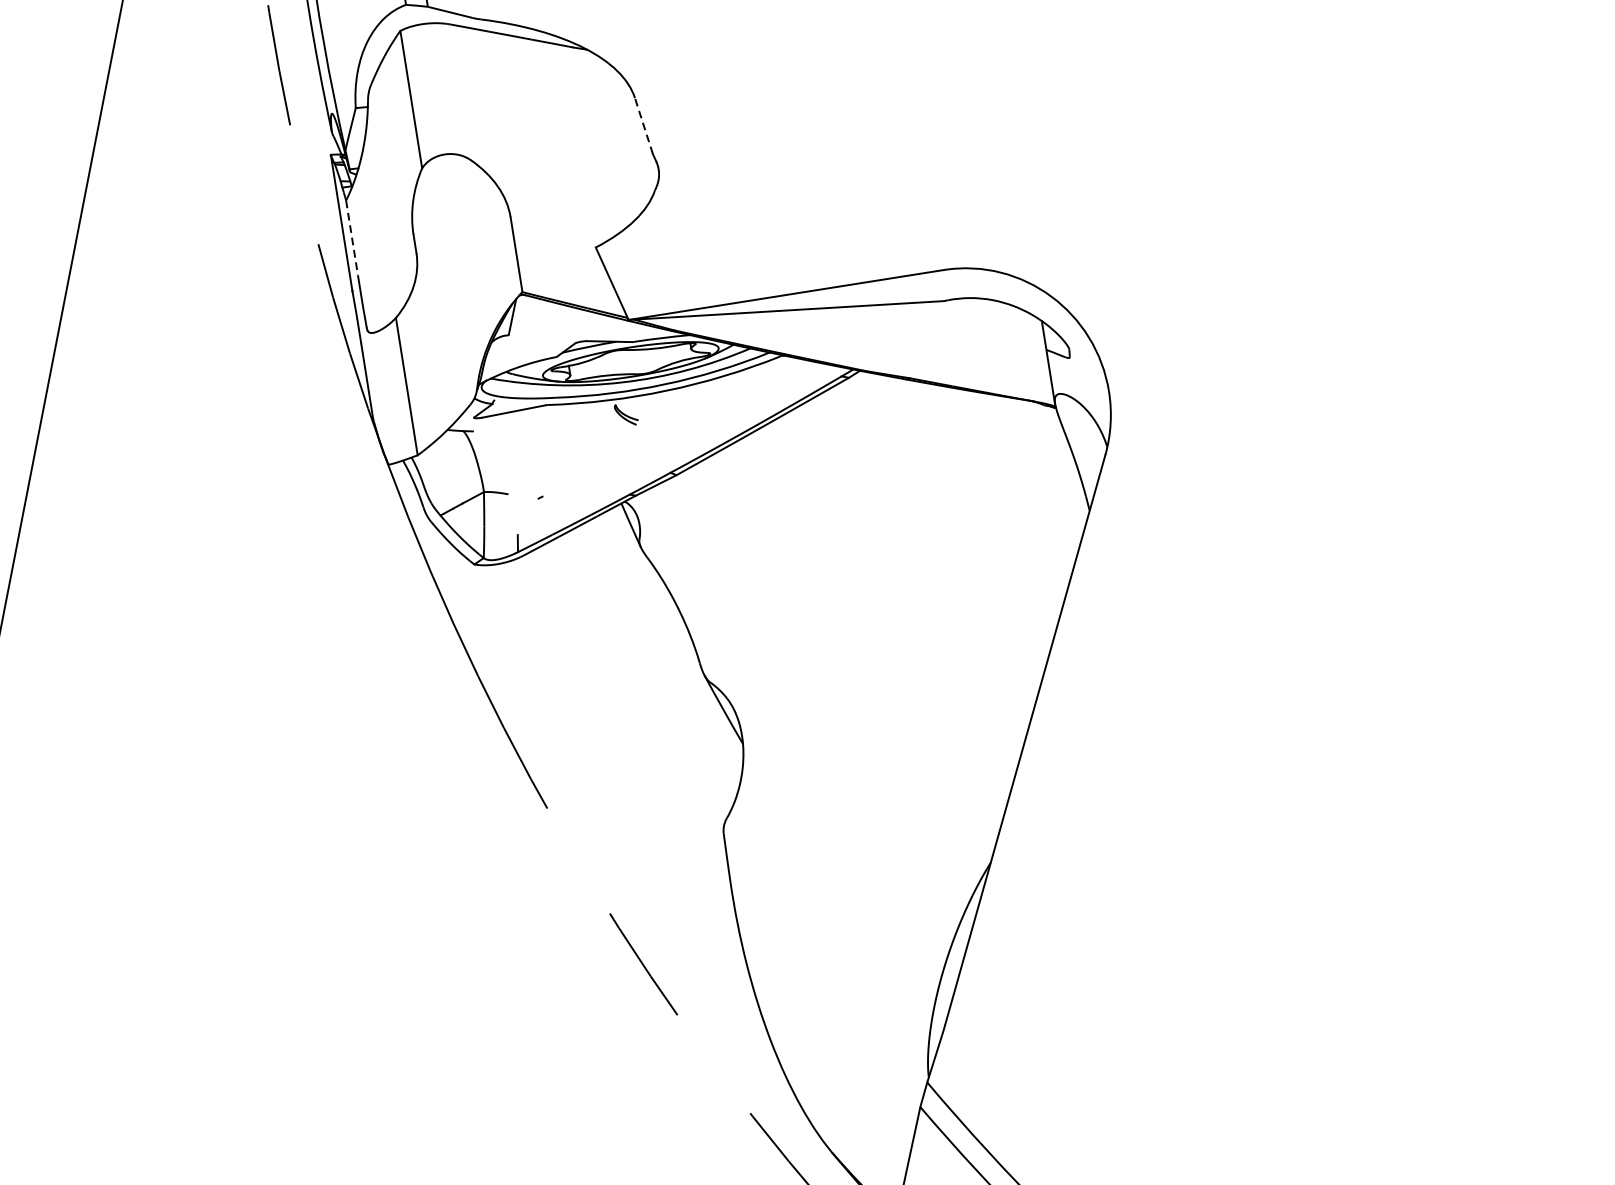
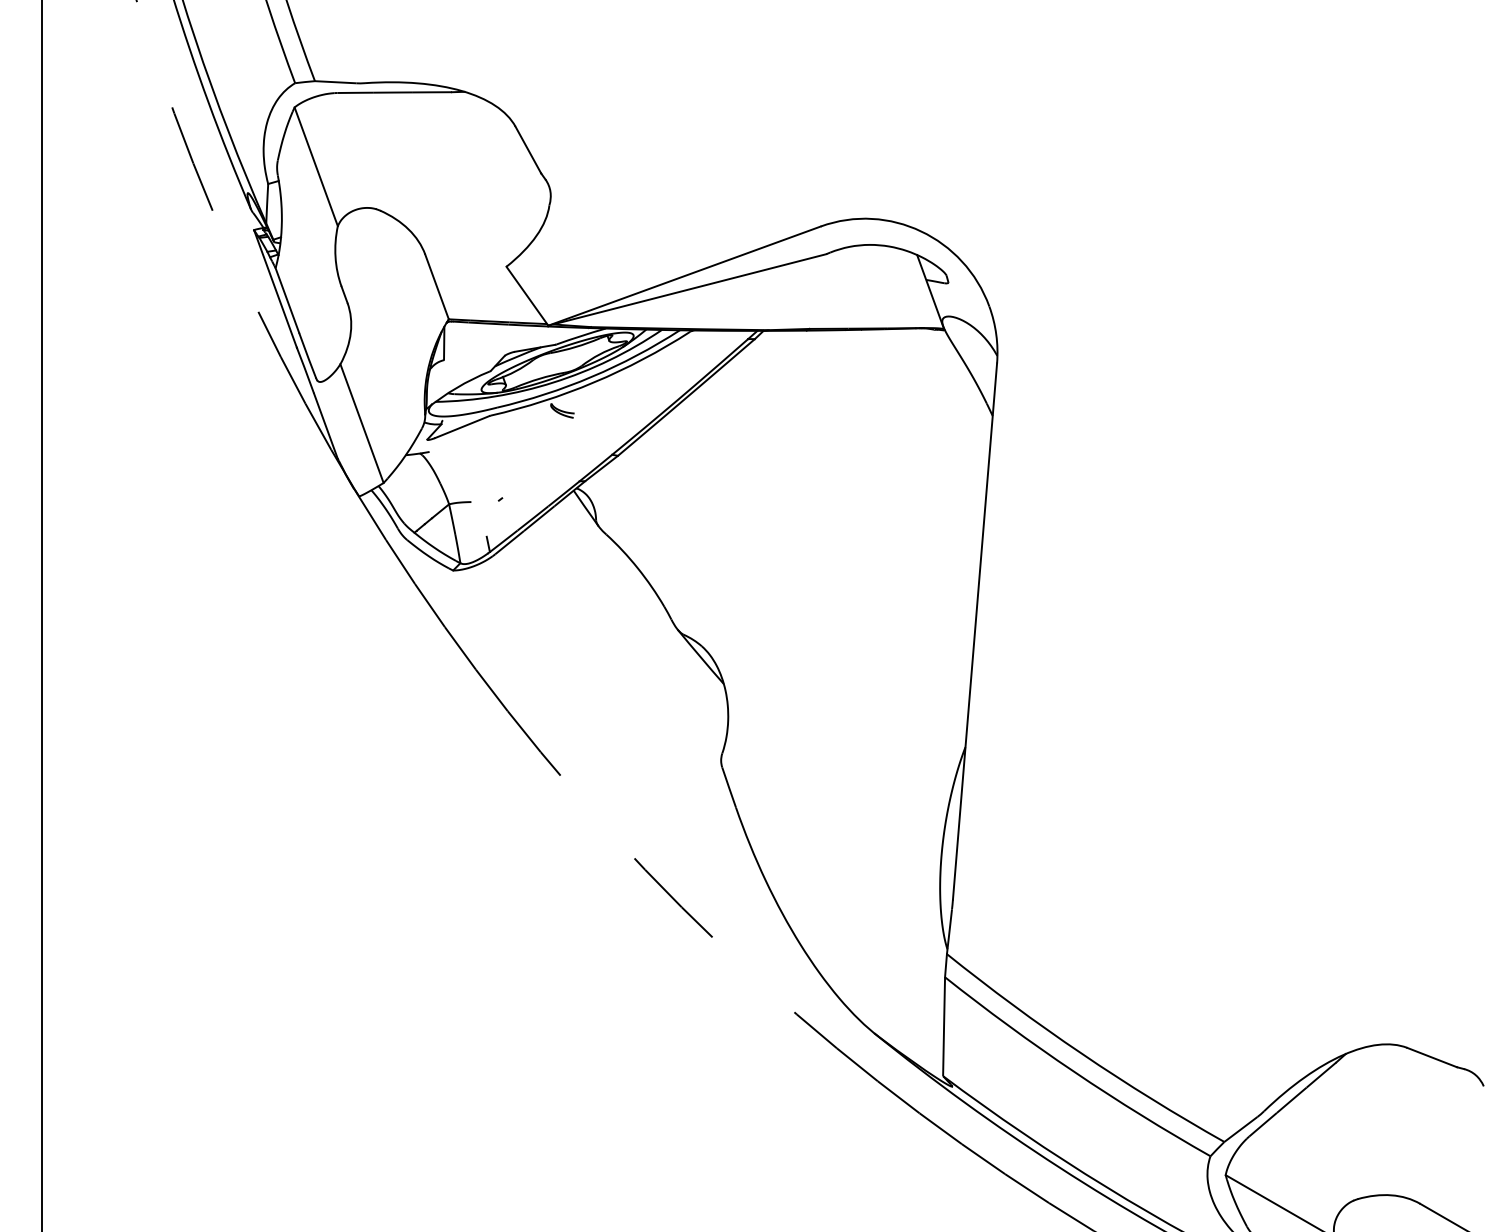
line: (643, 126) -> (528, 150), dashed -> solid
line: (351, 239) -> (287, 301), dashed -> solid

